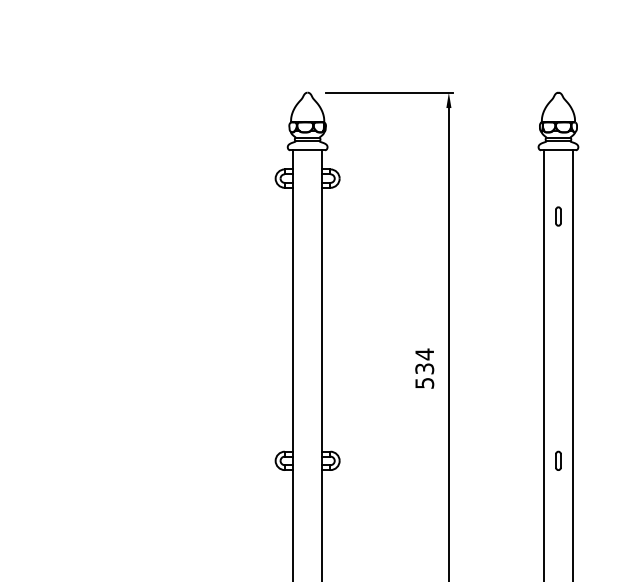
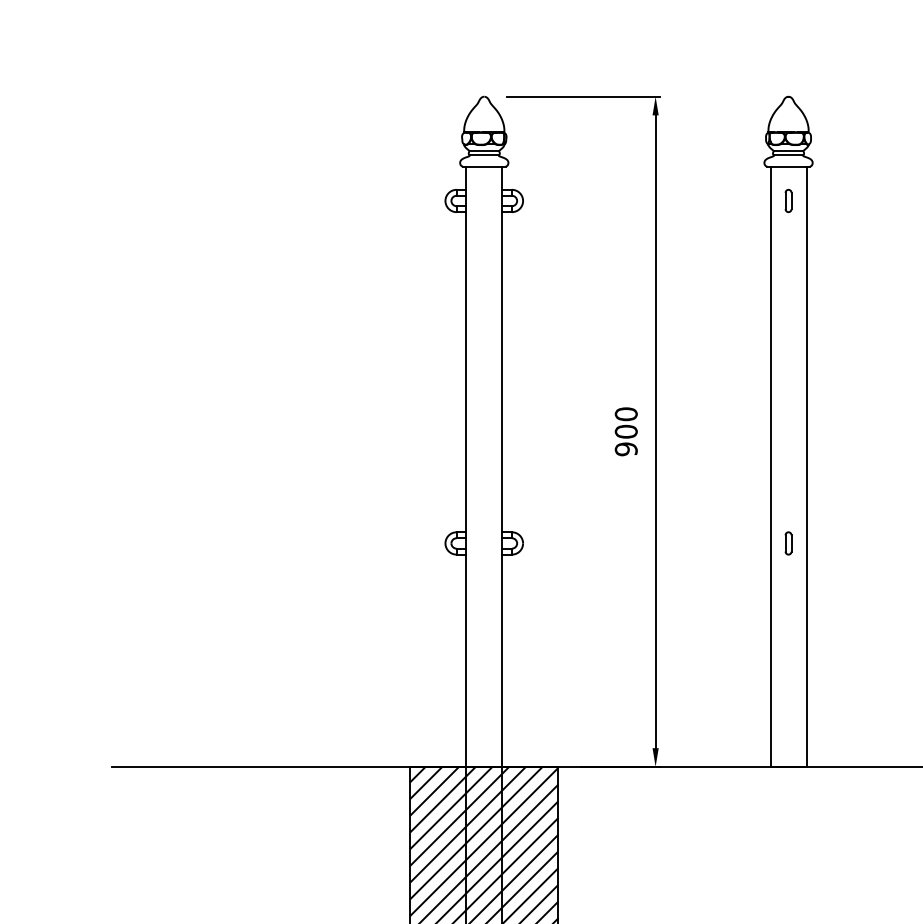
part: (558, 216) -> (788, 200), moved
text: (424, 368) -> (625, 431), 534 -> 900

